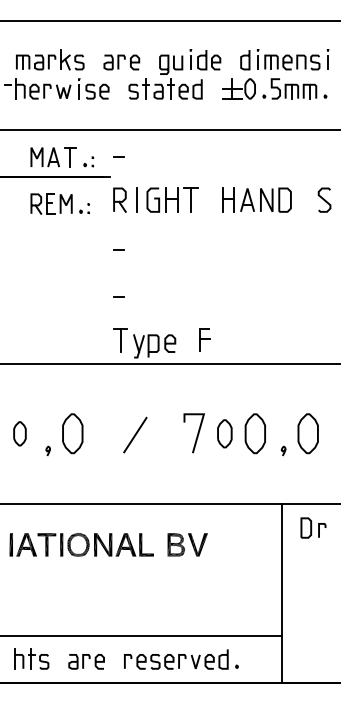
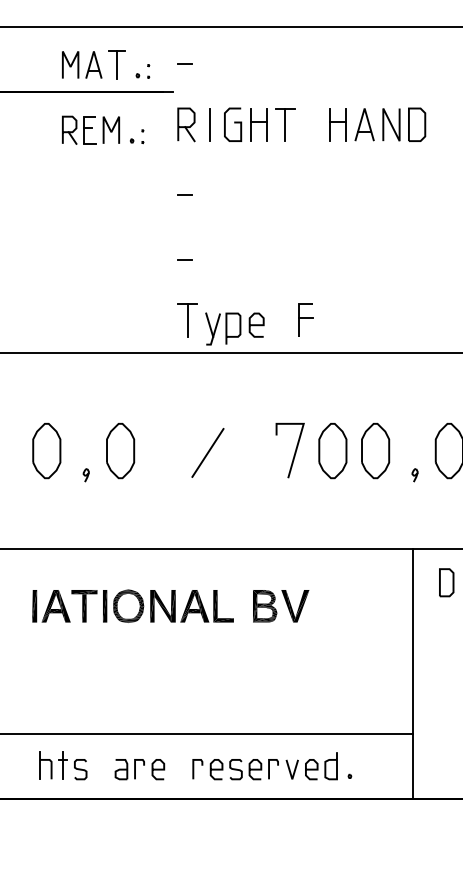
part: (19, 433) -> (46, 450), size x1.67
part: (224, 433) -> (332, 450), size x1.43

